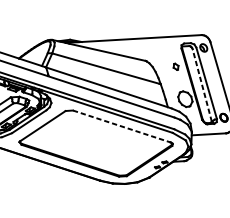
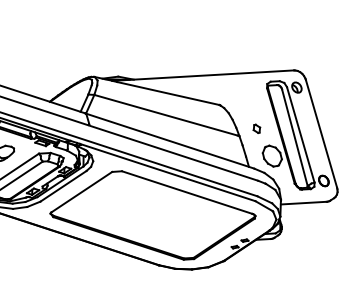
part: (175, 66) -> (256, 128), moved
line: (201, 85) -> (294, 137), dashed -> solid
line: (121, 126) -> (187, 192), dashed -> solid

